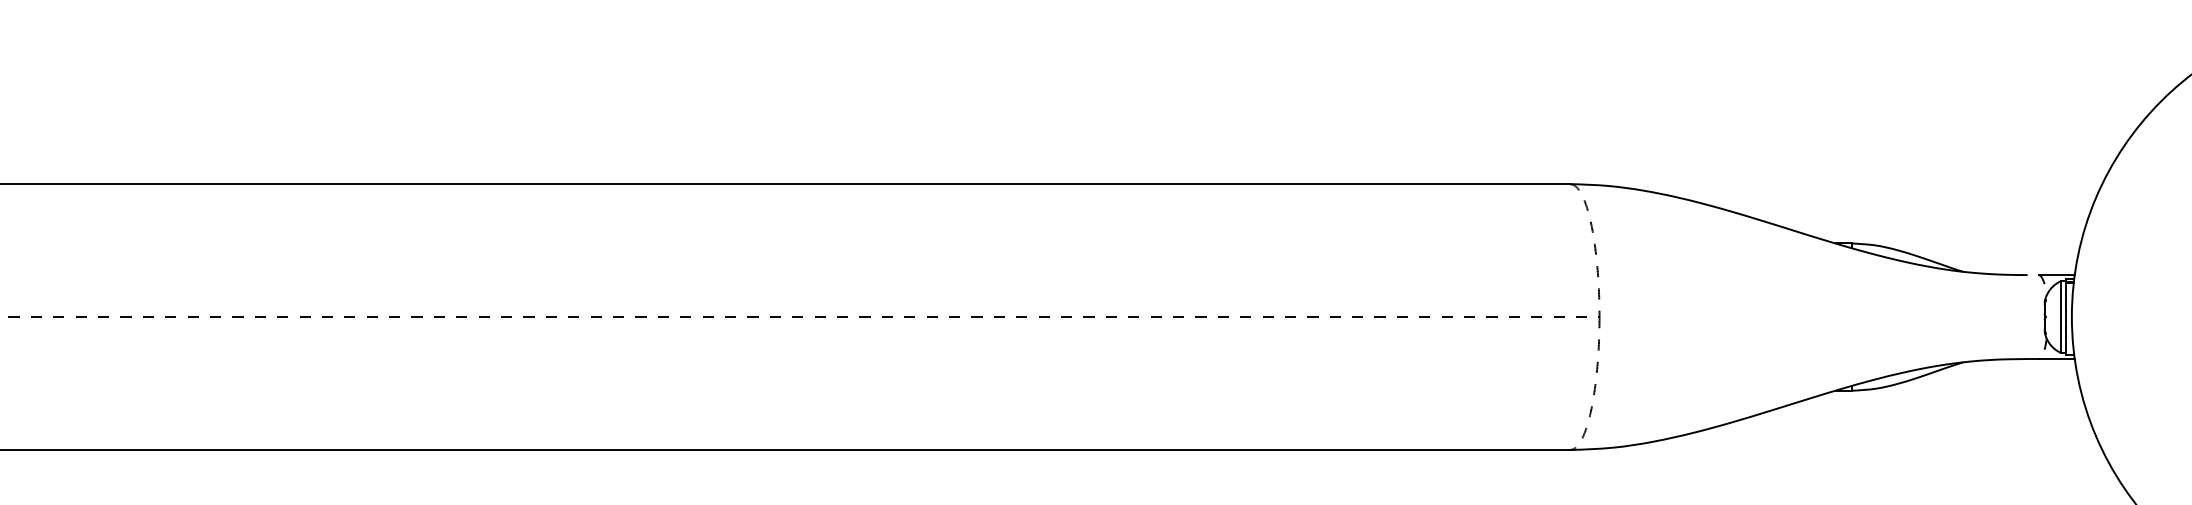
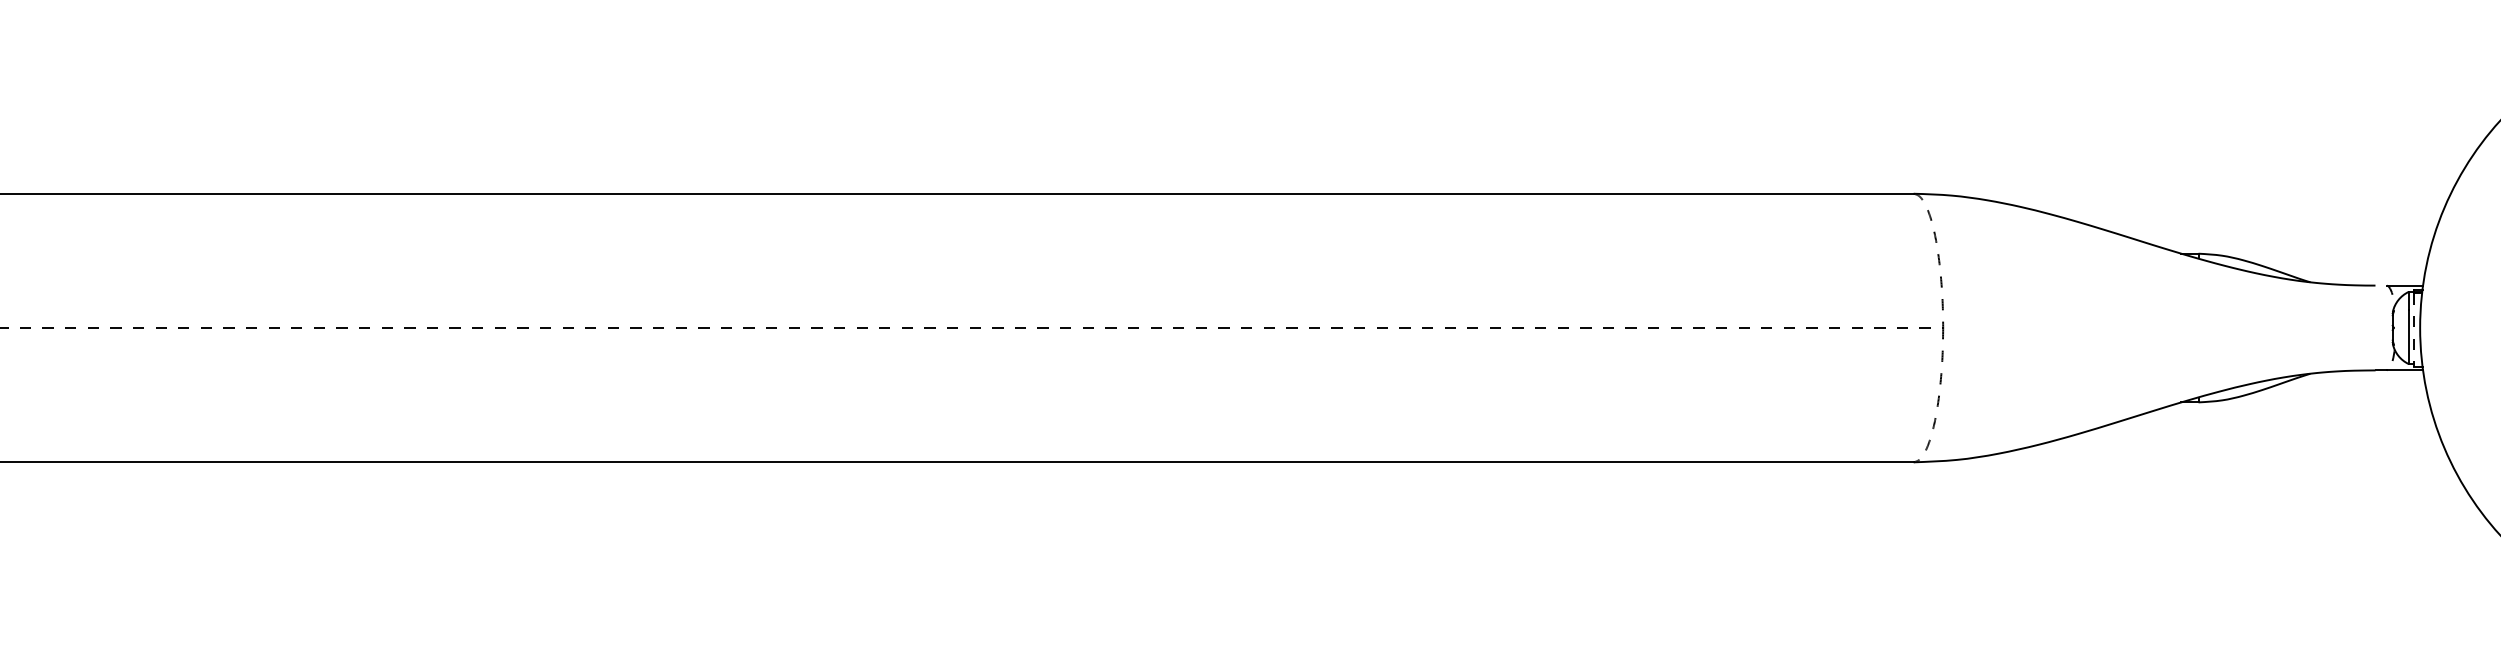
line: (2066, 318) -> (2414, 329), solid -> dashed

